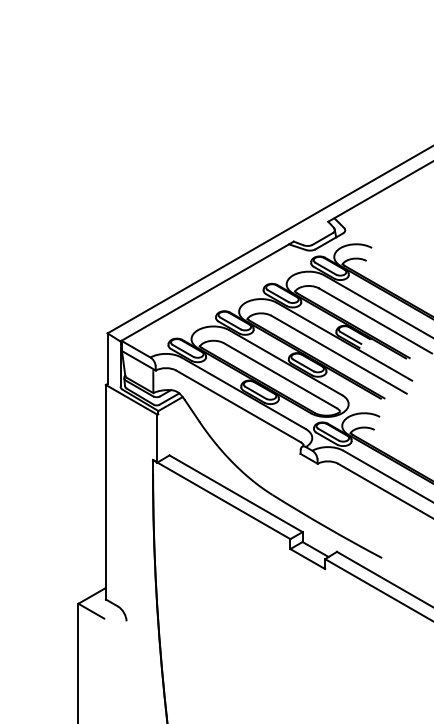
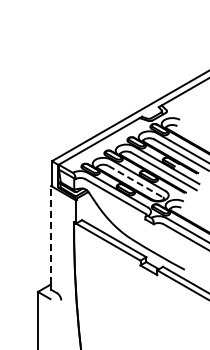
line: (280, 375) -> (135, 181), solid -> dashed
line: (106, 485) -> (51, 234), solid -> dashed

